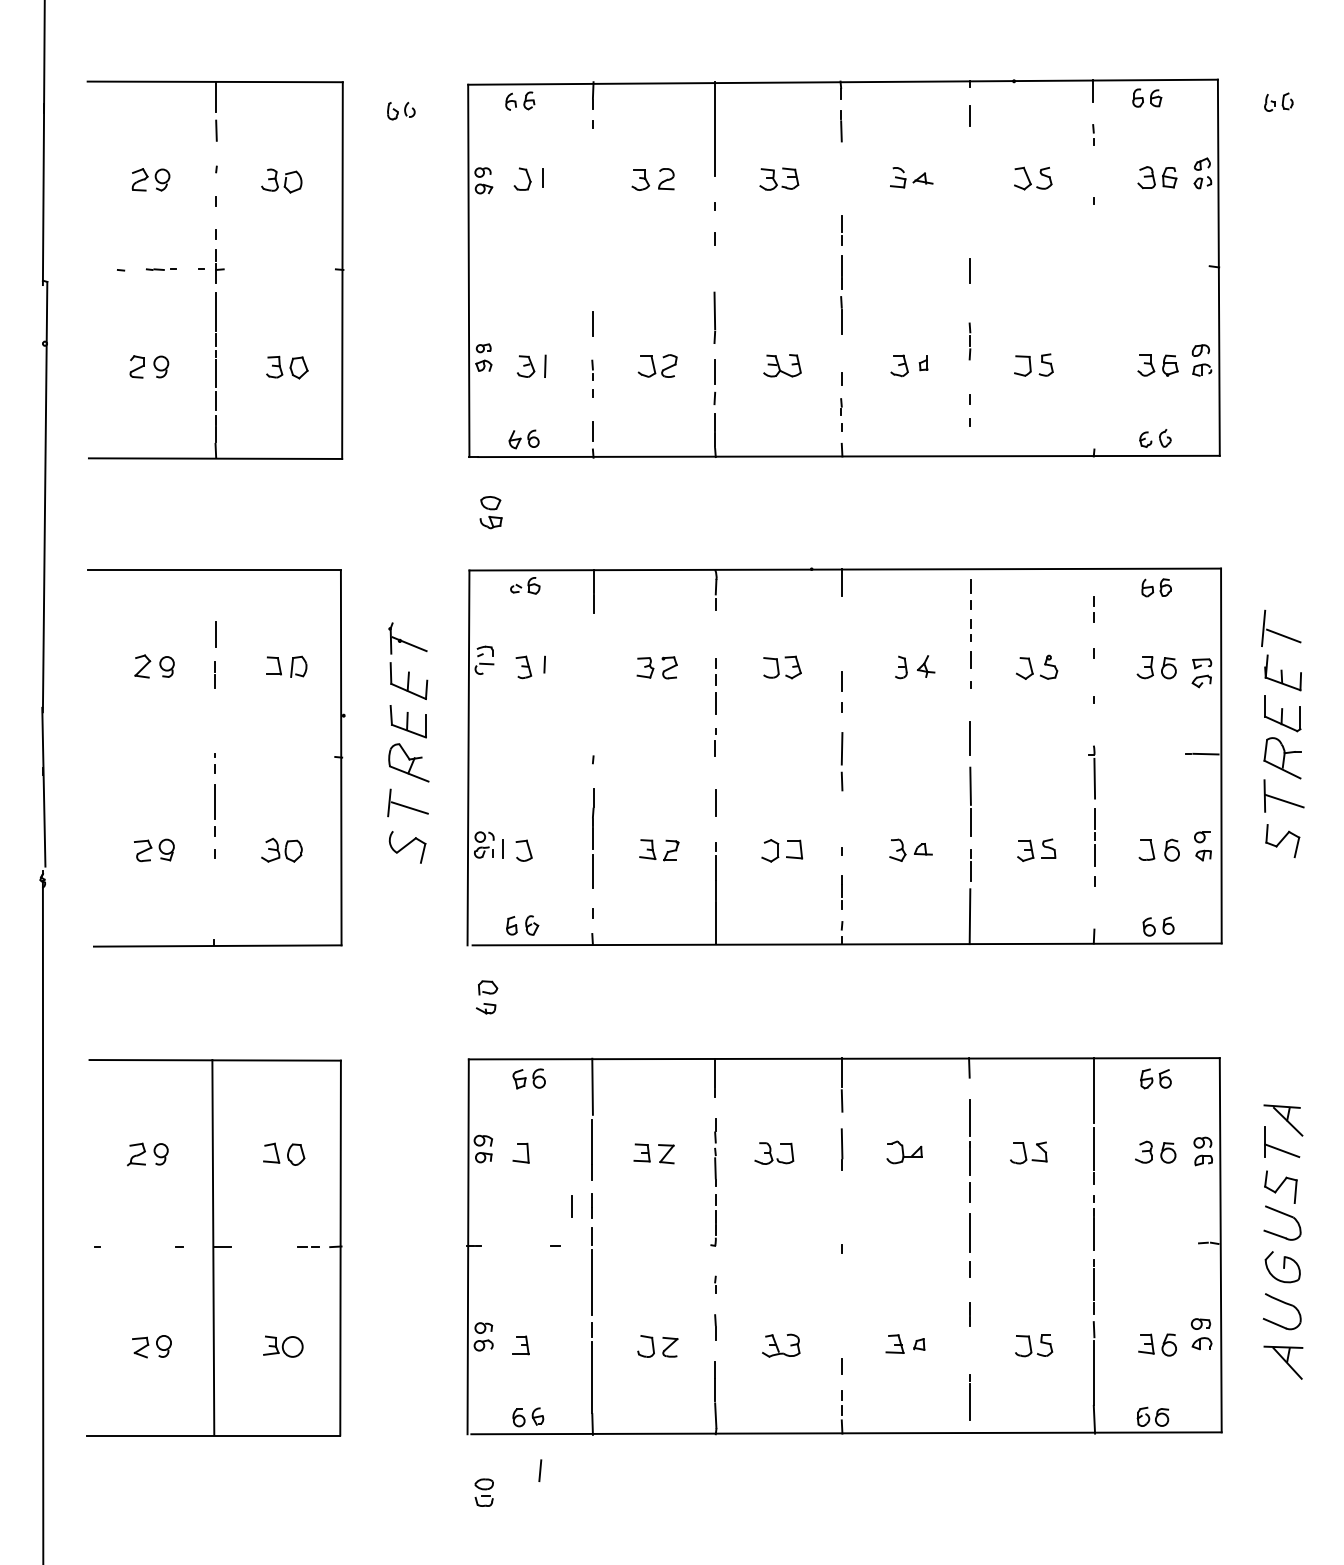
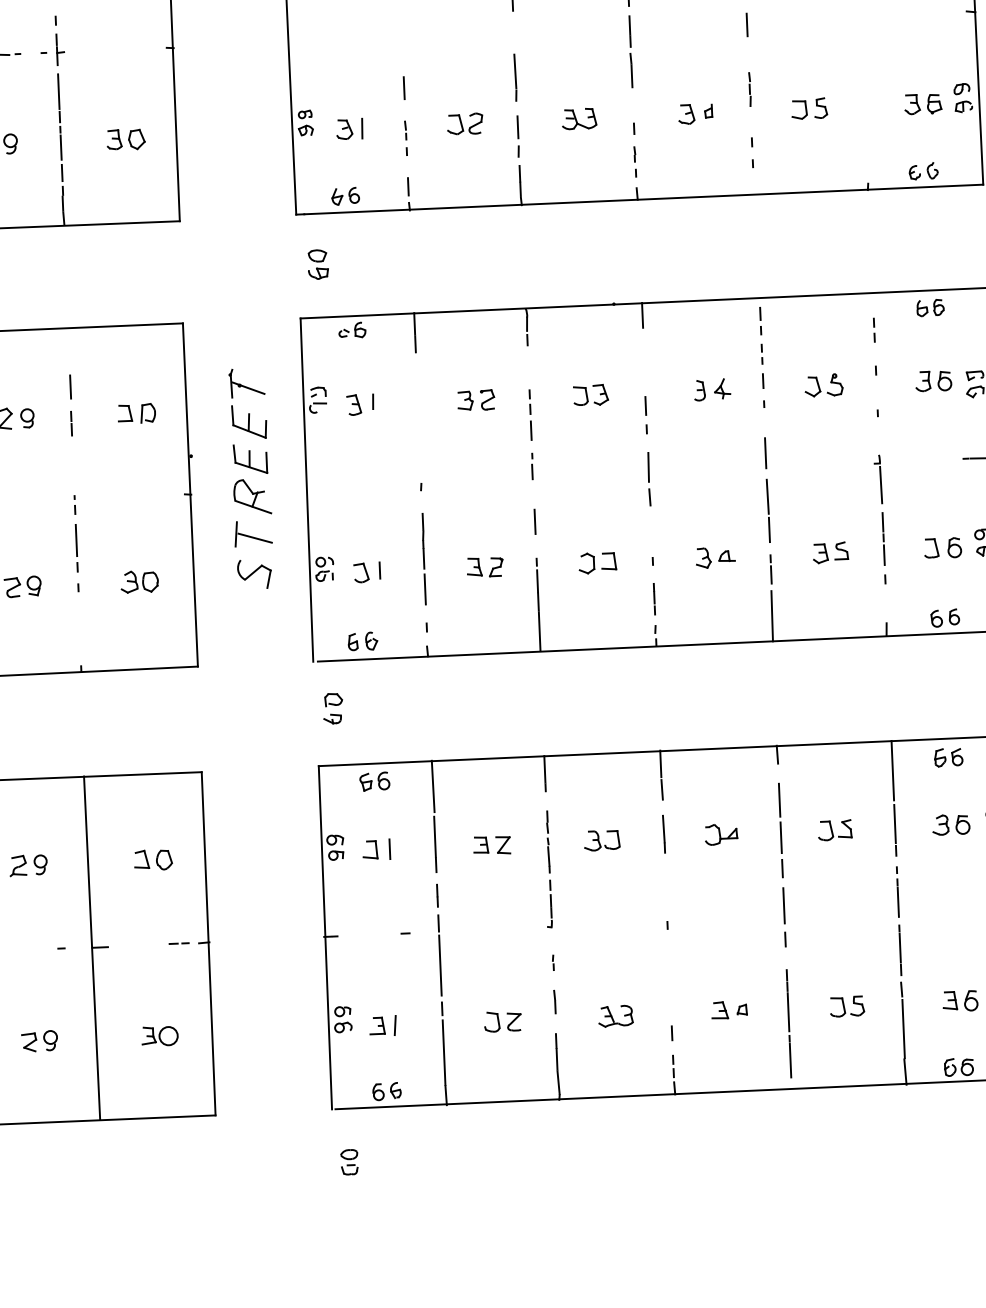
line: (502, 848) -> (379, 570), moved
line: (571, 1206) -> (389, 849), moved
line: (969, 1348) -> (788, 1011), added
line: (540, 1470) -> (395, 1025), moved

